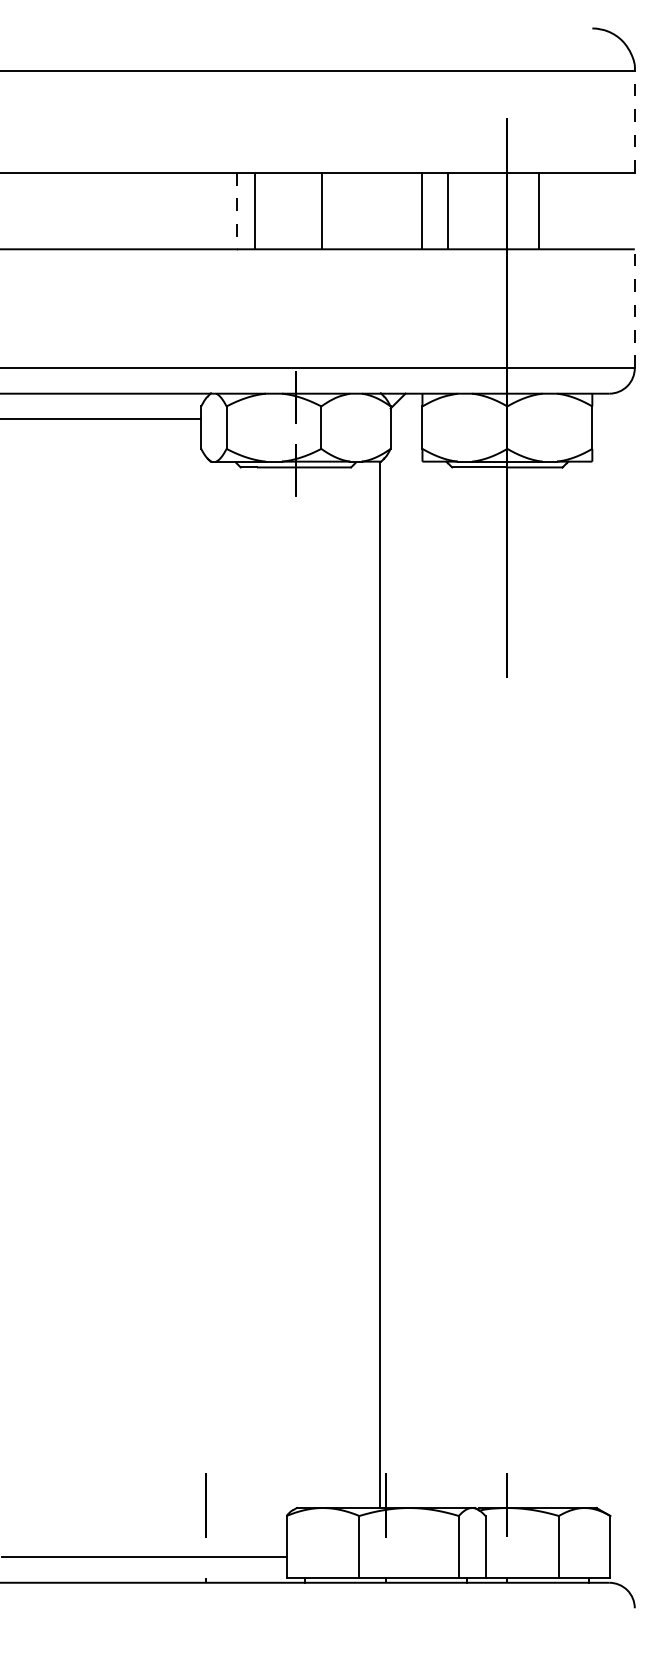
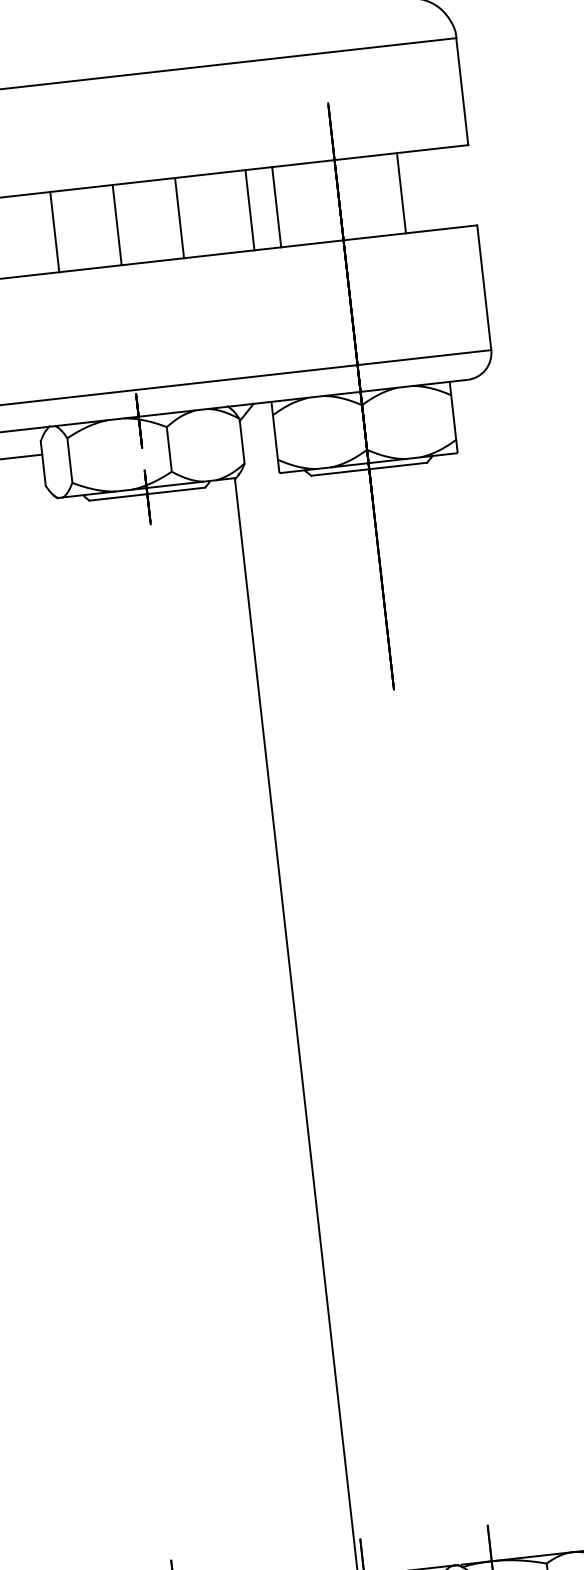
line: (634, 121) -> (461, 91), dashed -> solid
line: (254, 210) -> (116, 224), moved
line: (322, 210) -> (179, 217), moved
line: (538, 210) -> (401, 192), moved
line: (236, 211) -> (54, 232), dashed -> solid
line: (634, 308) -> (483, 287), dashed -> solid

